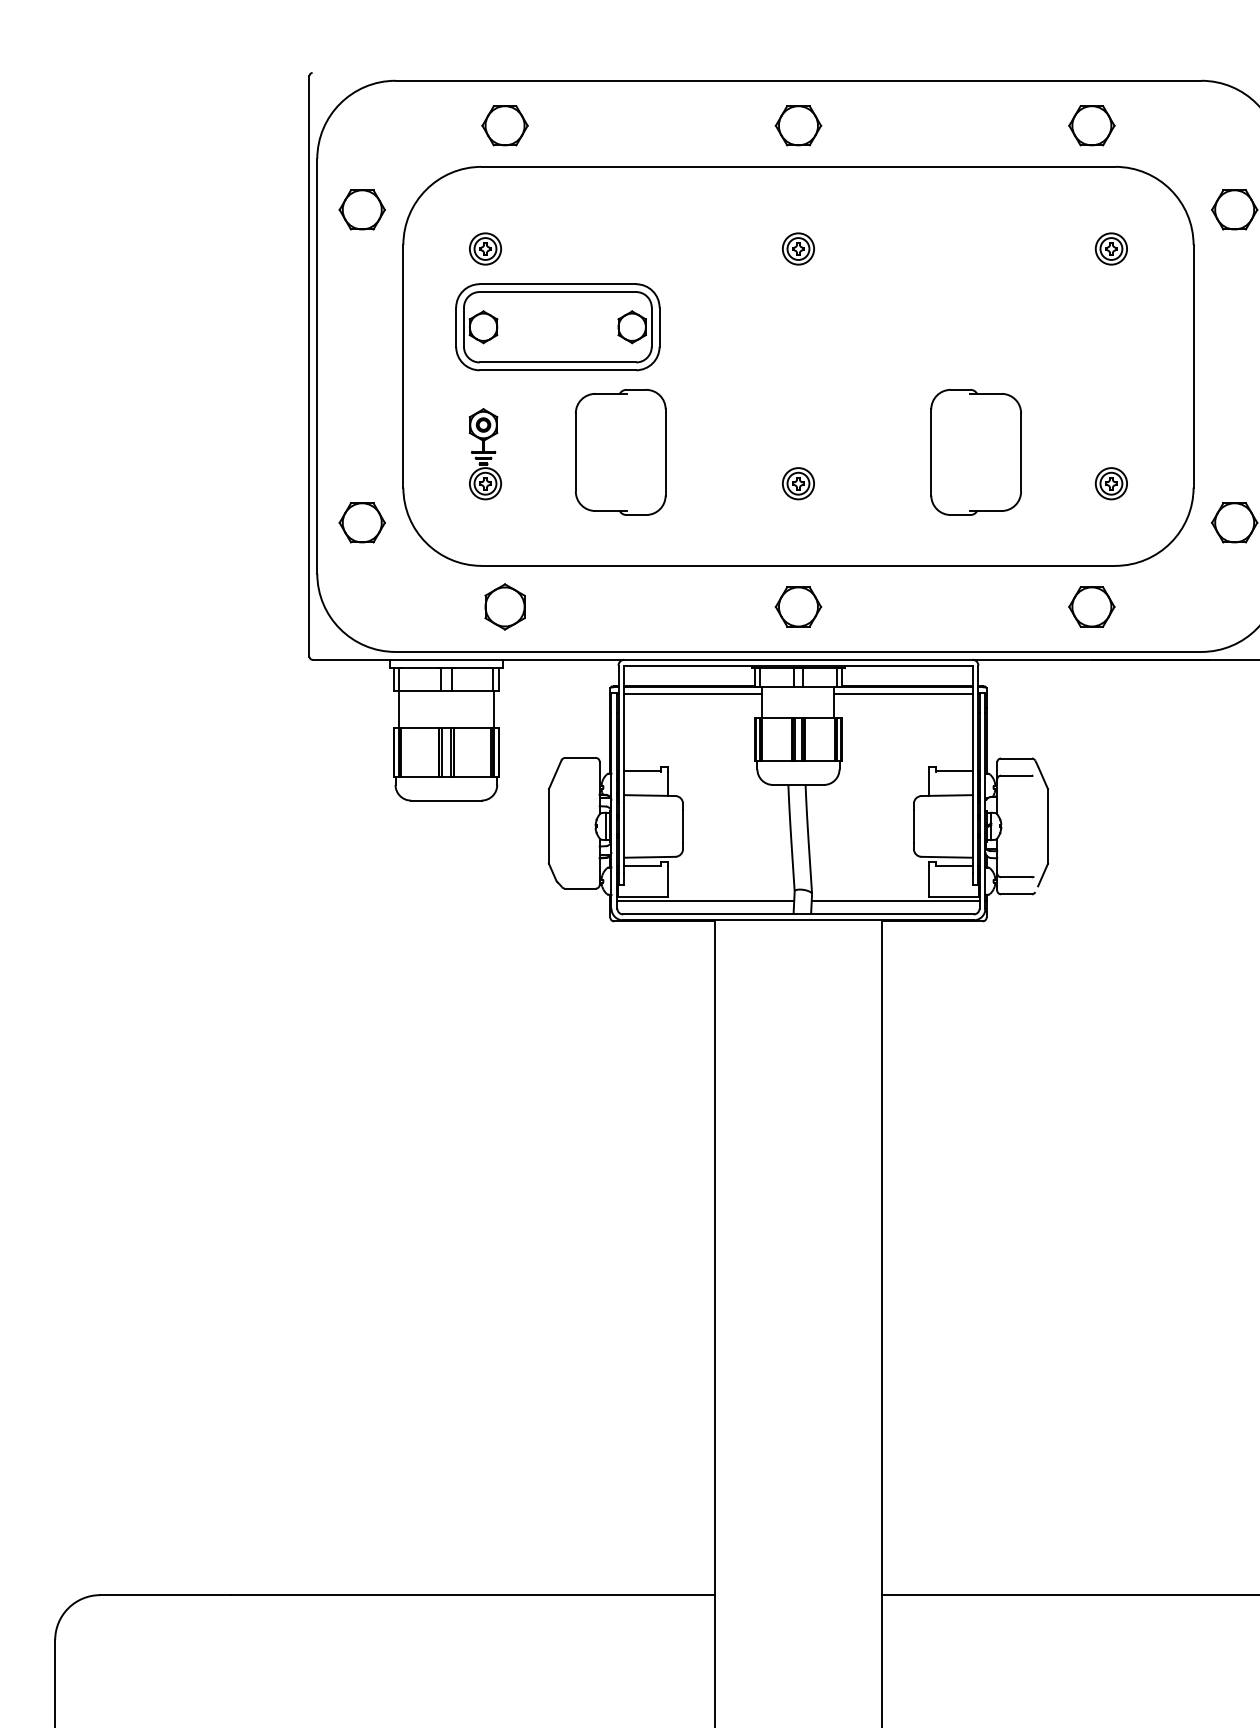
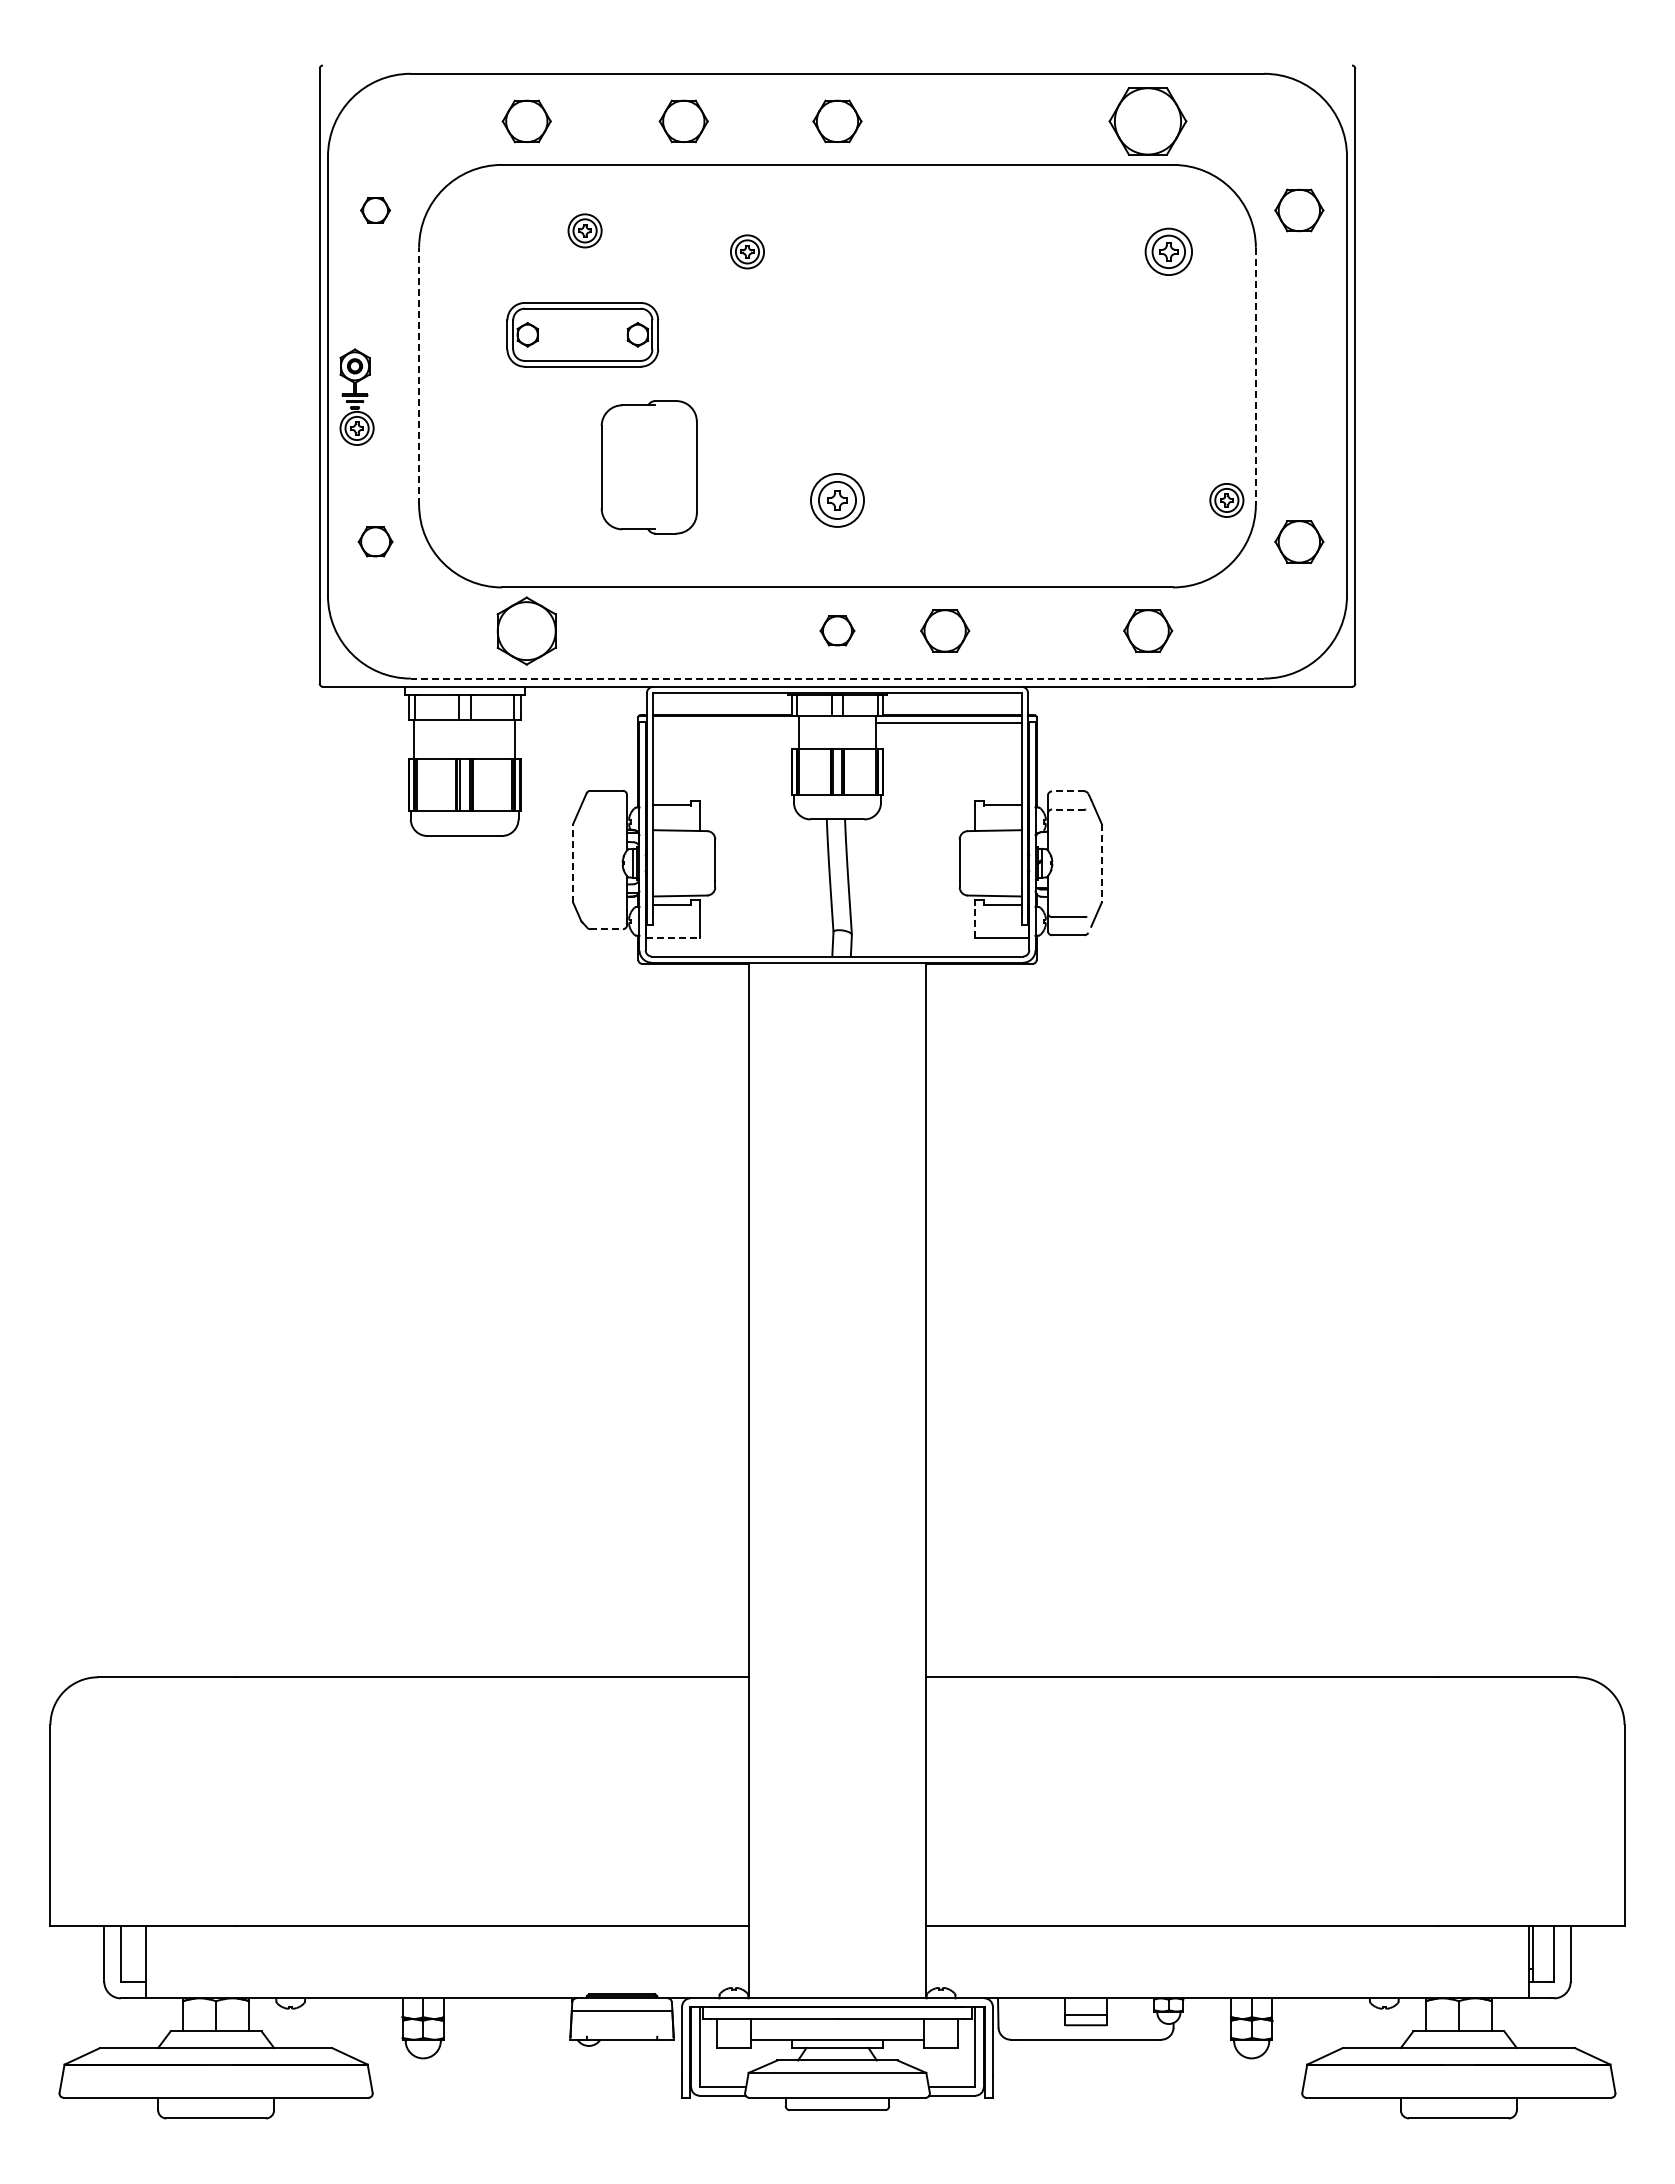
part: (653, 125) -> (683, 121), added
part: (1092, 125) -> (1148, 121), size x1.6
part: (362, 209) -> (375, 210), size x0.6
part: (484, 248) -> (584, 230), moved
part: (798, 248) -> (747, 251), moved
part: (1111, 248) -> (1168, 251), size x1.4
part: (557, 327) -> (582, 334), size x0.7
line: (403, 365) -> (419, 375), solid -> dashed
line: (1193, 366) -> (1255, 376), solid -> dashed
part: (976, 452) -> (1025, 467), removed
part: (484, 453) -> (356, 396), moved
part: (798, 483) -> (837, 500), size x1.6
part: (1111, 483) -> (1226, 500), moved
part: (362, 522) -> (375, 541), size x0.7
part: (504, 606) -> (526, 630), size x1.4
part: (798, 606) -> (837, 630), size x0.7
part: (900, 606) -> (945, 630), added
line: (798, 651) -> (837, 678), solid -> dashed
line: (693, 693) -> (726, 722), removed
line: (1015, 758) -> (1067, 791), solid -> dashed
line: (1015, 775) -> (1067, 809), solid -> dashed
line: (549, 825) -> (573, 862), solid -> dashed
line: (1047, 826) -> (1101, 863), solid -> dashed
line: (928, 881) -> (975, 921), solid -> dashed
line: (581, 888) -> (607, 929), solid -> dashed
line: (642, 896) -> (672, 937), solid -> dashed
line: (704, 901) -> (738, 942), removed
line: (895, 901) -> (940, 942), removed

